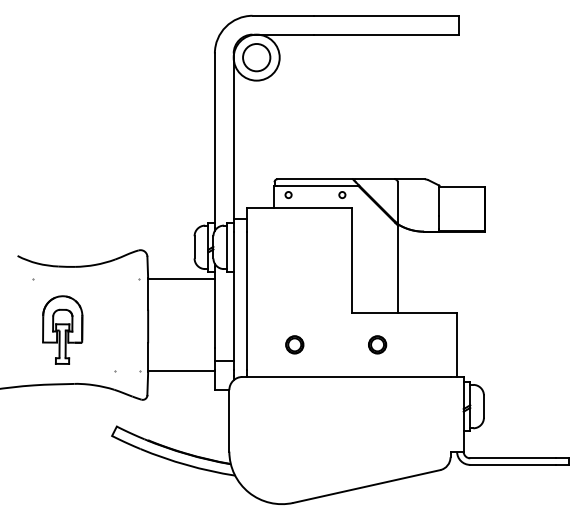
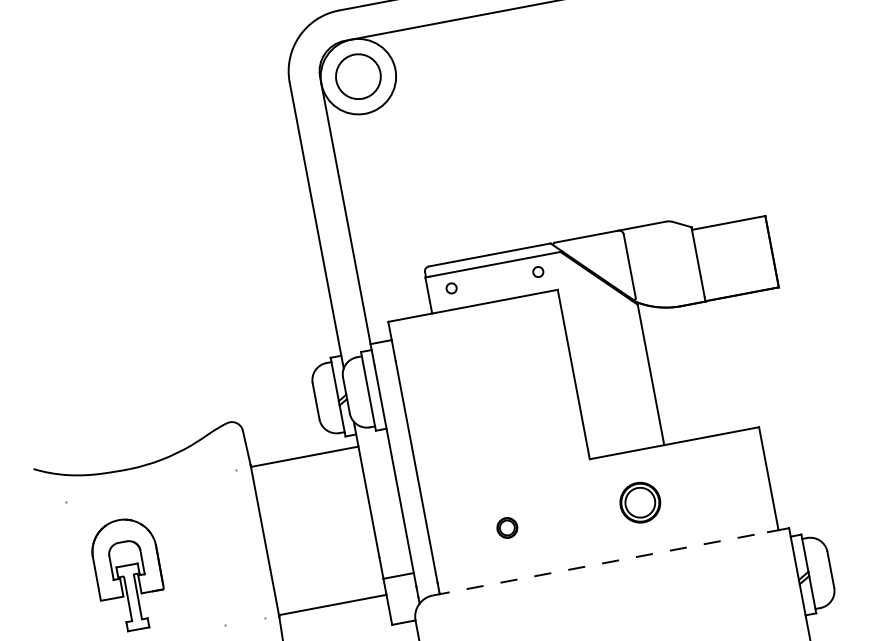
part: (294, 344) -> (506, 527), size x0.7
part: (377, 344) -> (640, 502), size x1.4
line: (347, 376) -> (601, 562), solid -> dashed

